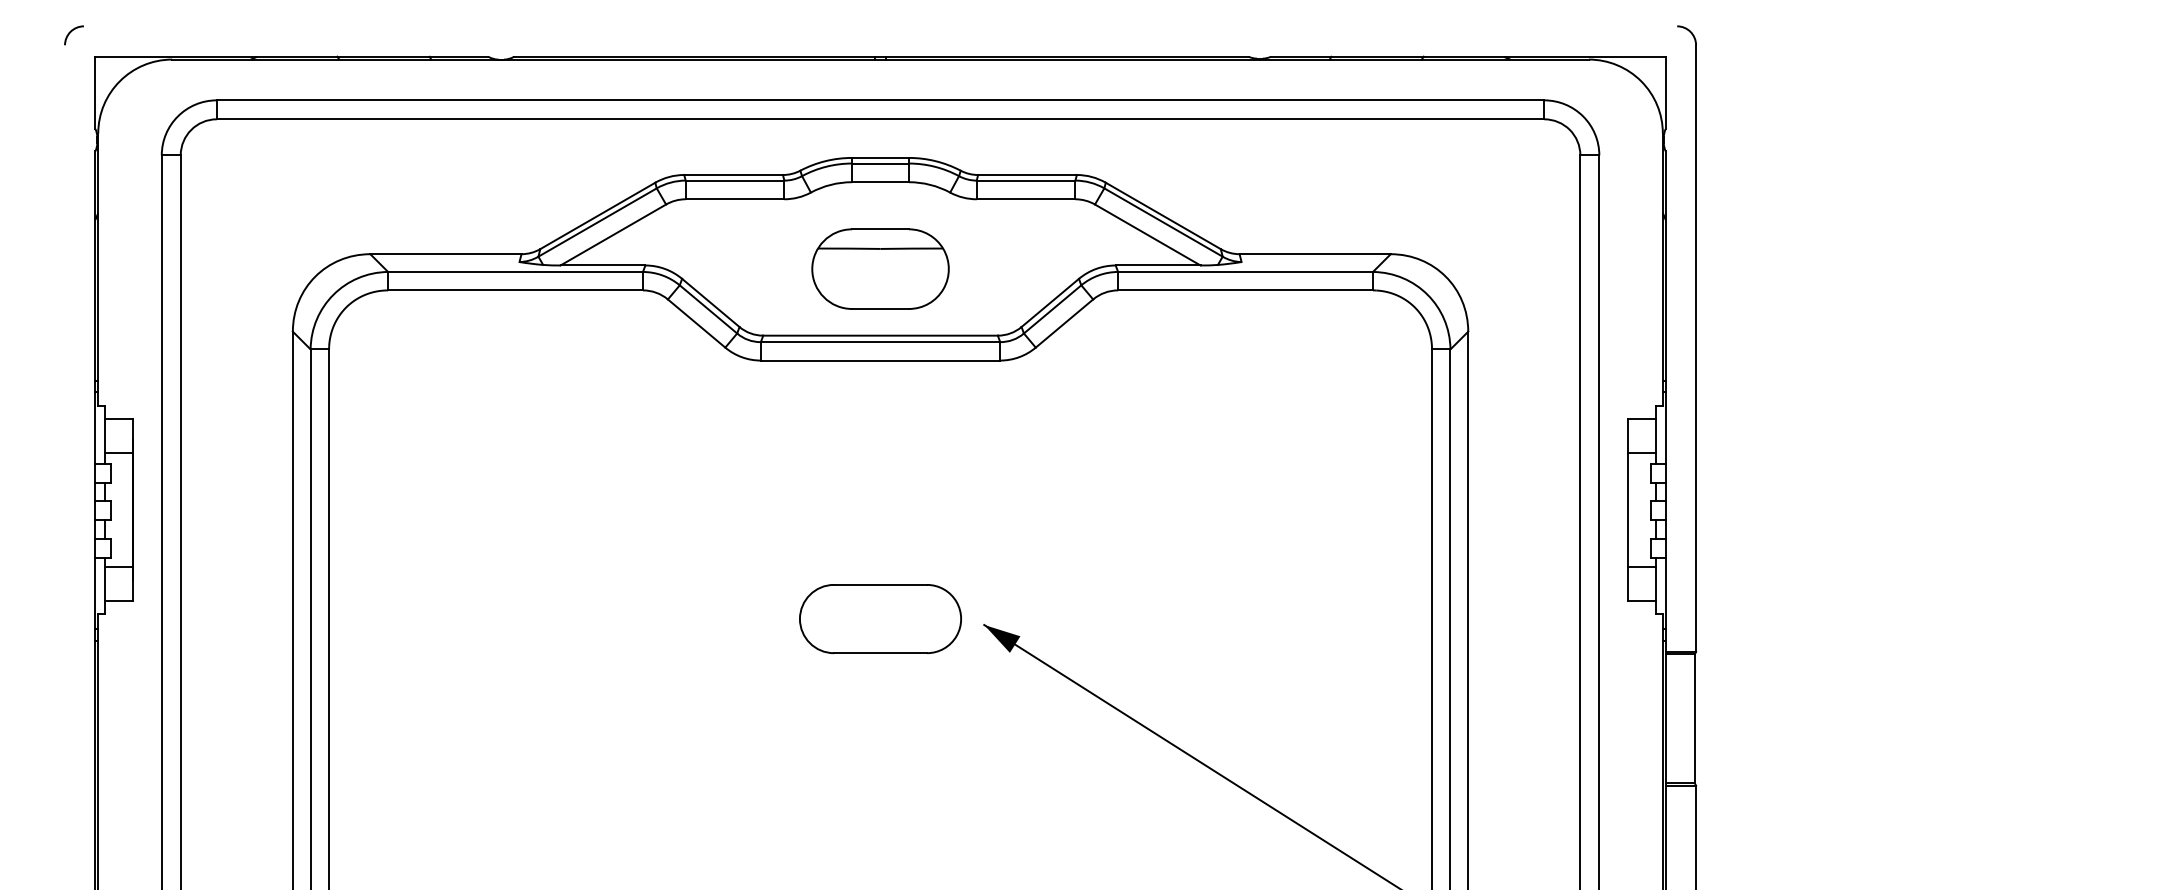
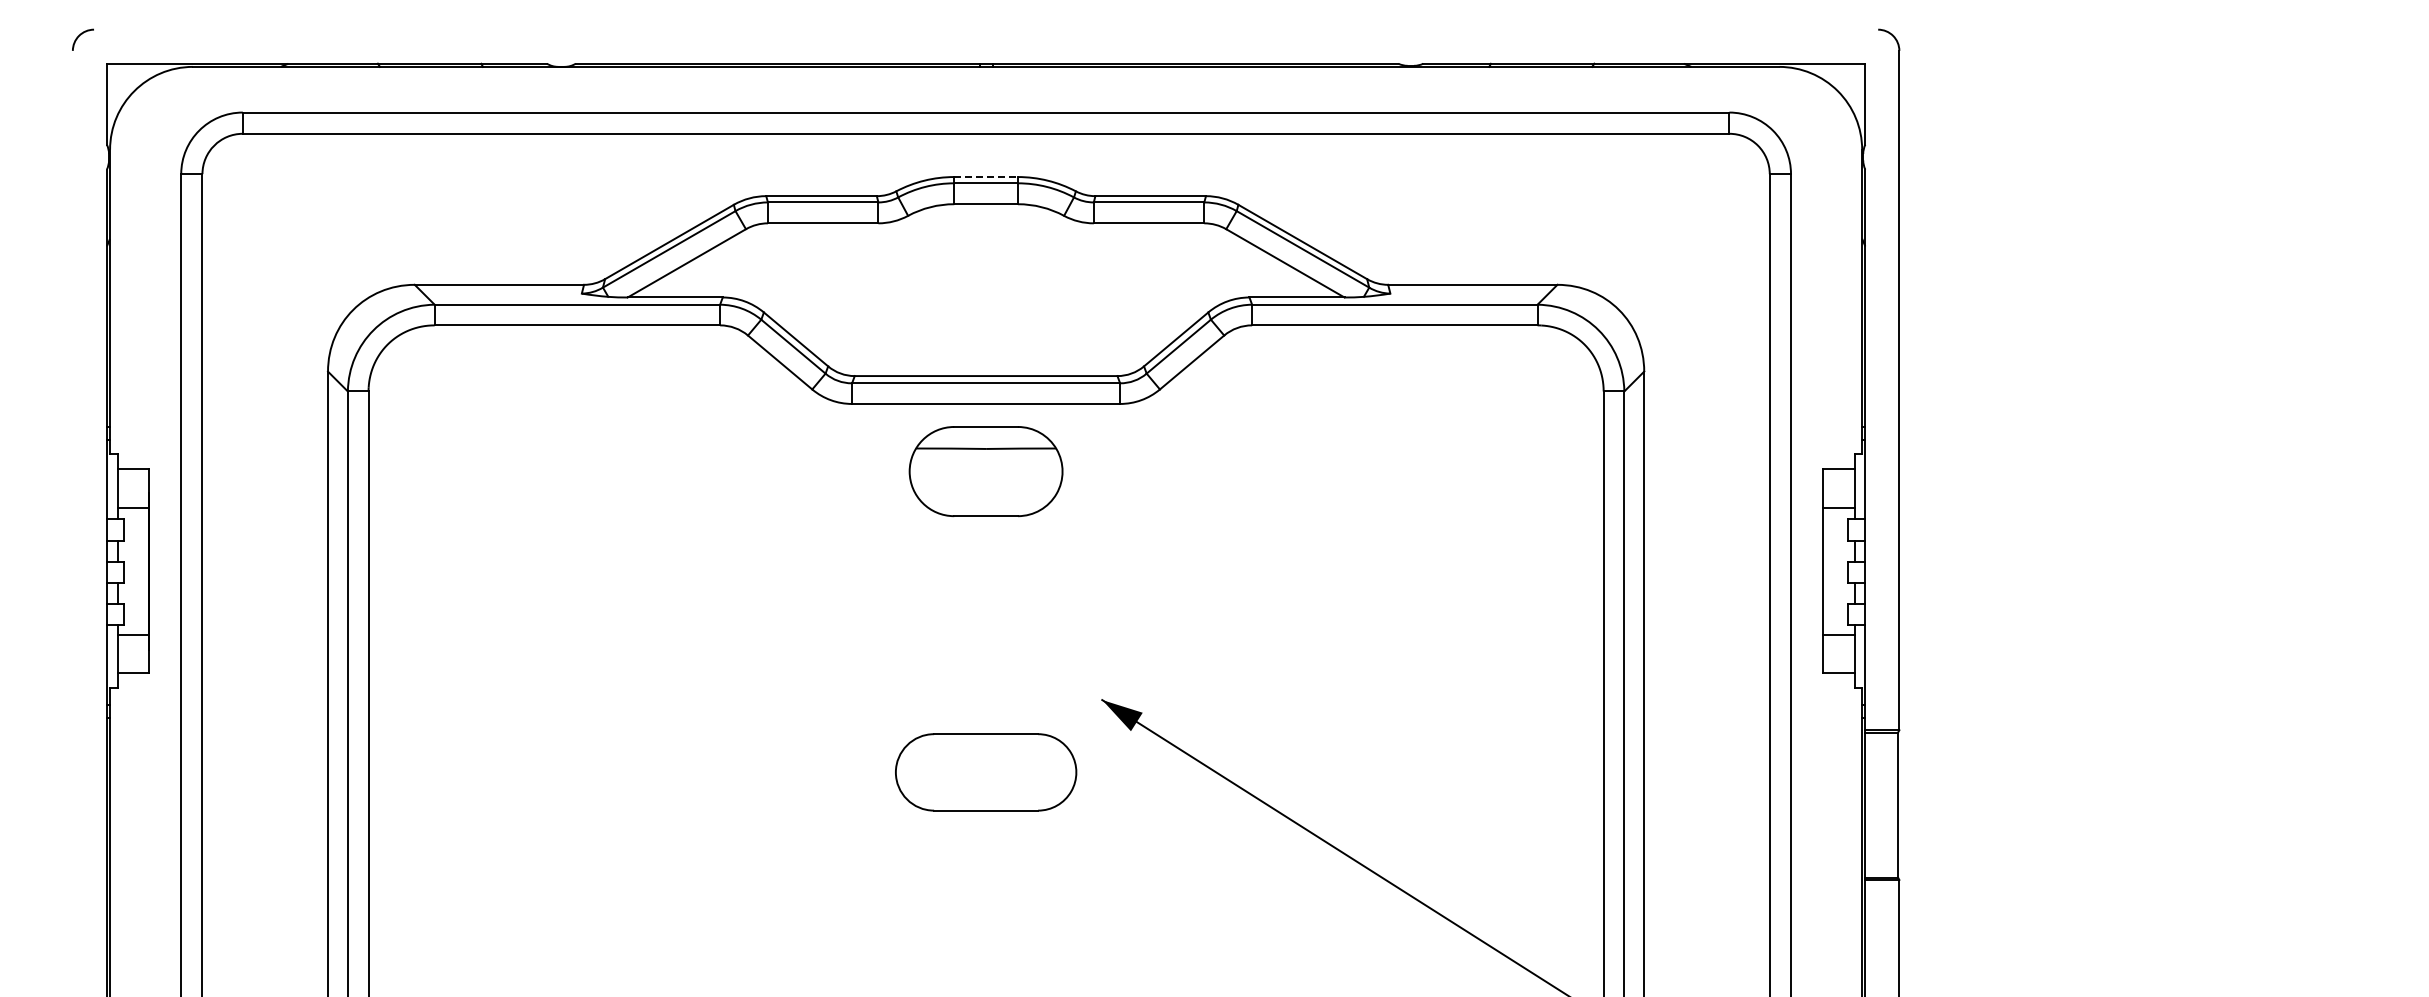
line: (880, 158) -> (986, 177), solid -> dashed
part: (880, 269) -> (985, 471), moved
part: (880, 619) -> (986, 772), moved

